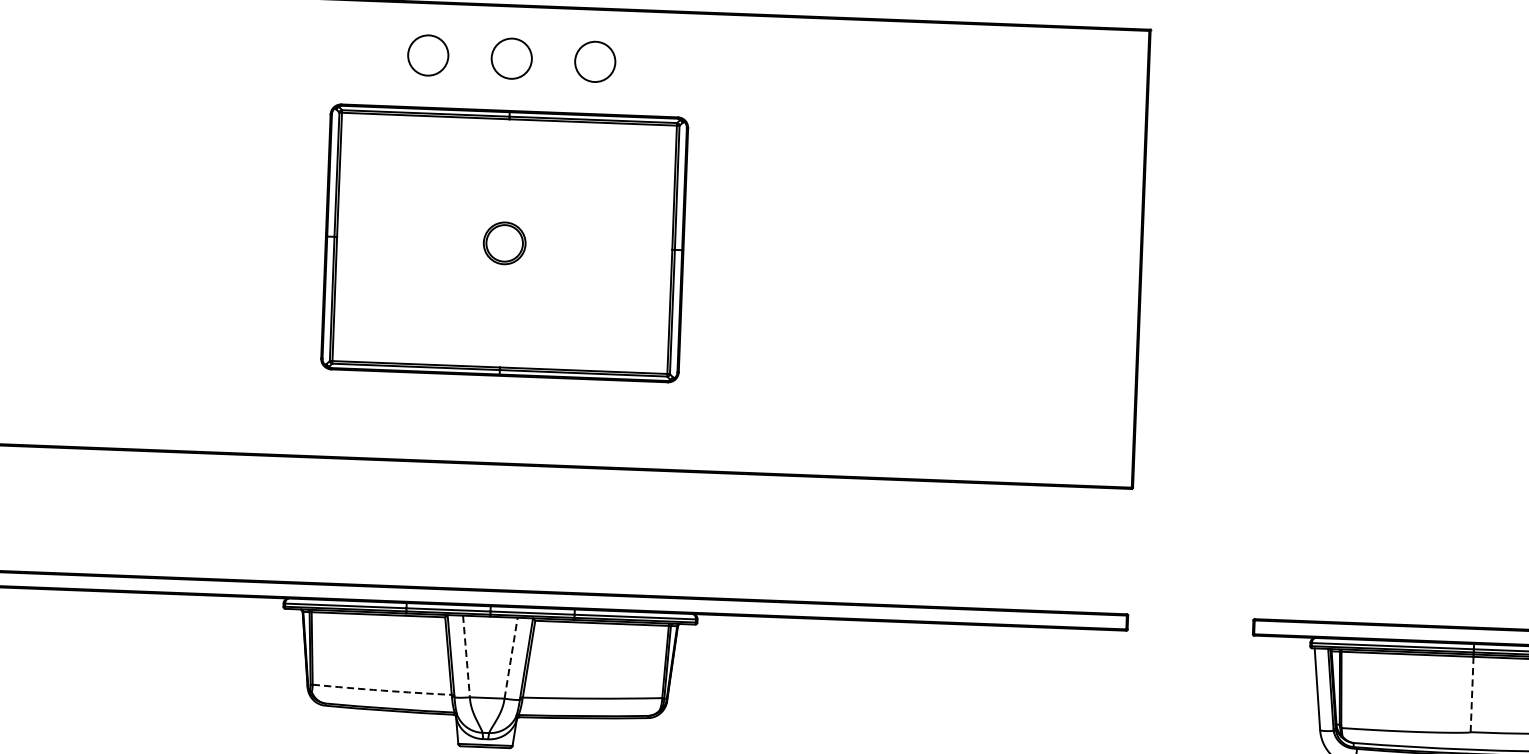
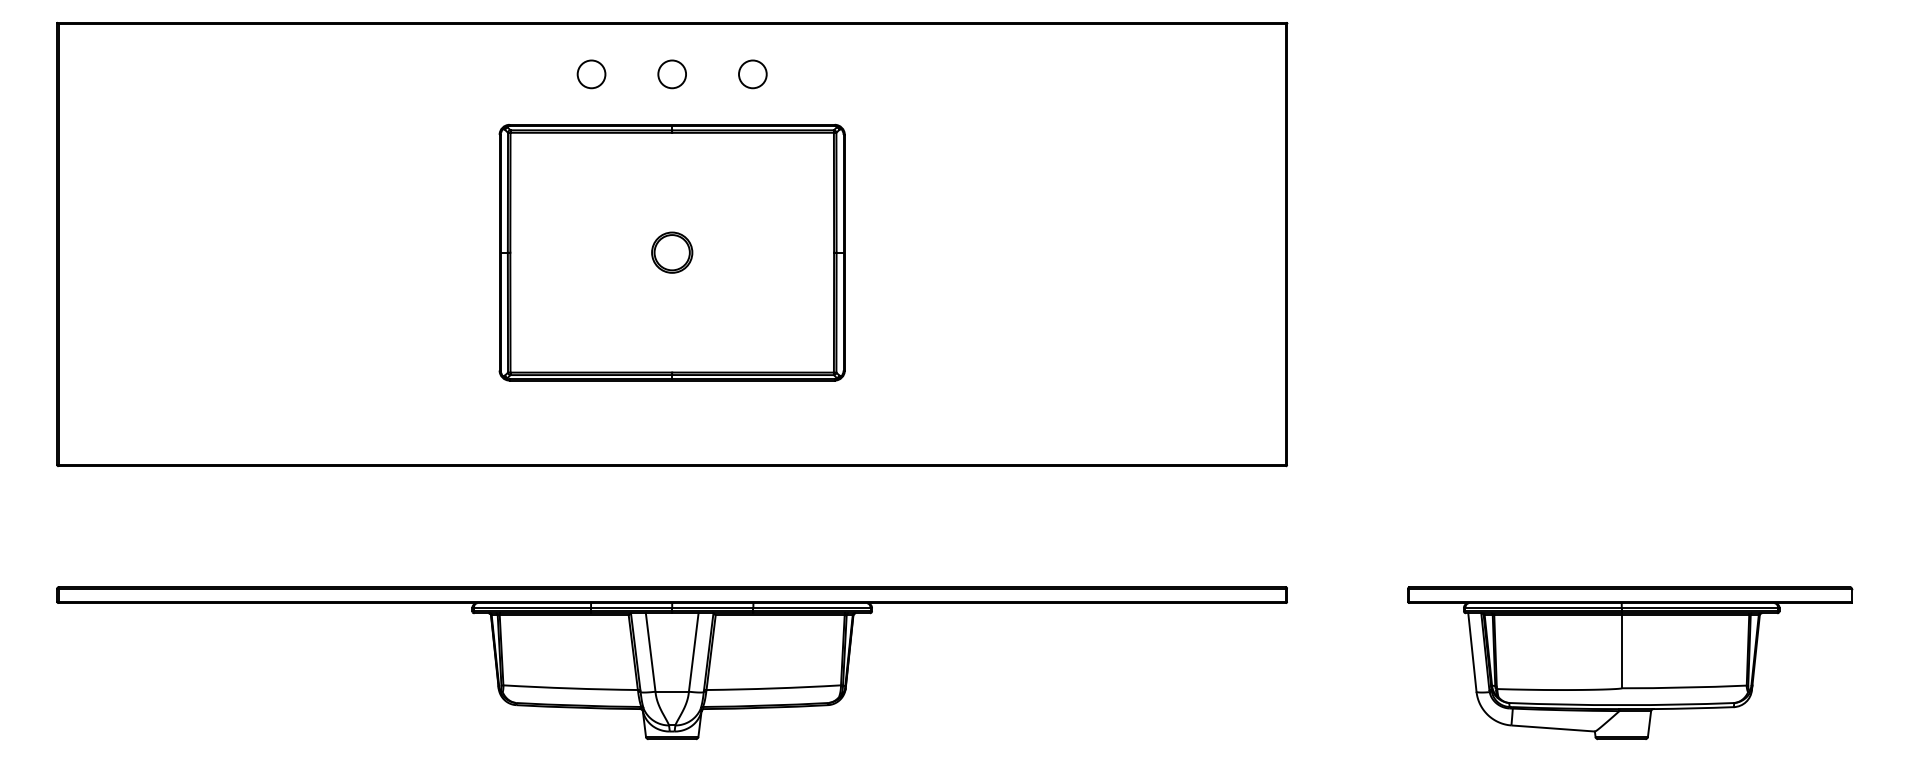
circle: (428, 55) -> (591, 74), size x0.71
circle: (512, 58) -> (672, 74), size x0.71
circle: (594, 62) -> (752, 74), size x0.71
line: (466, 656) -> (650, 652), dashed -> solid
line: (510, 658) -> (693, 652), dashed -> solid
arc: (382, 690) -> (570, 688), dashed -> solid
line: (1471, 694) -> (1621, 651), dashed -> solid

